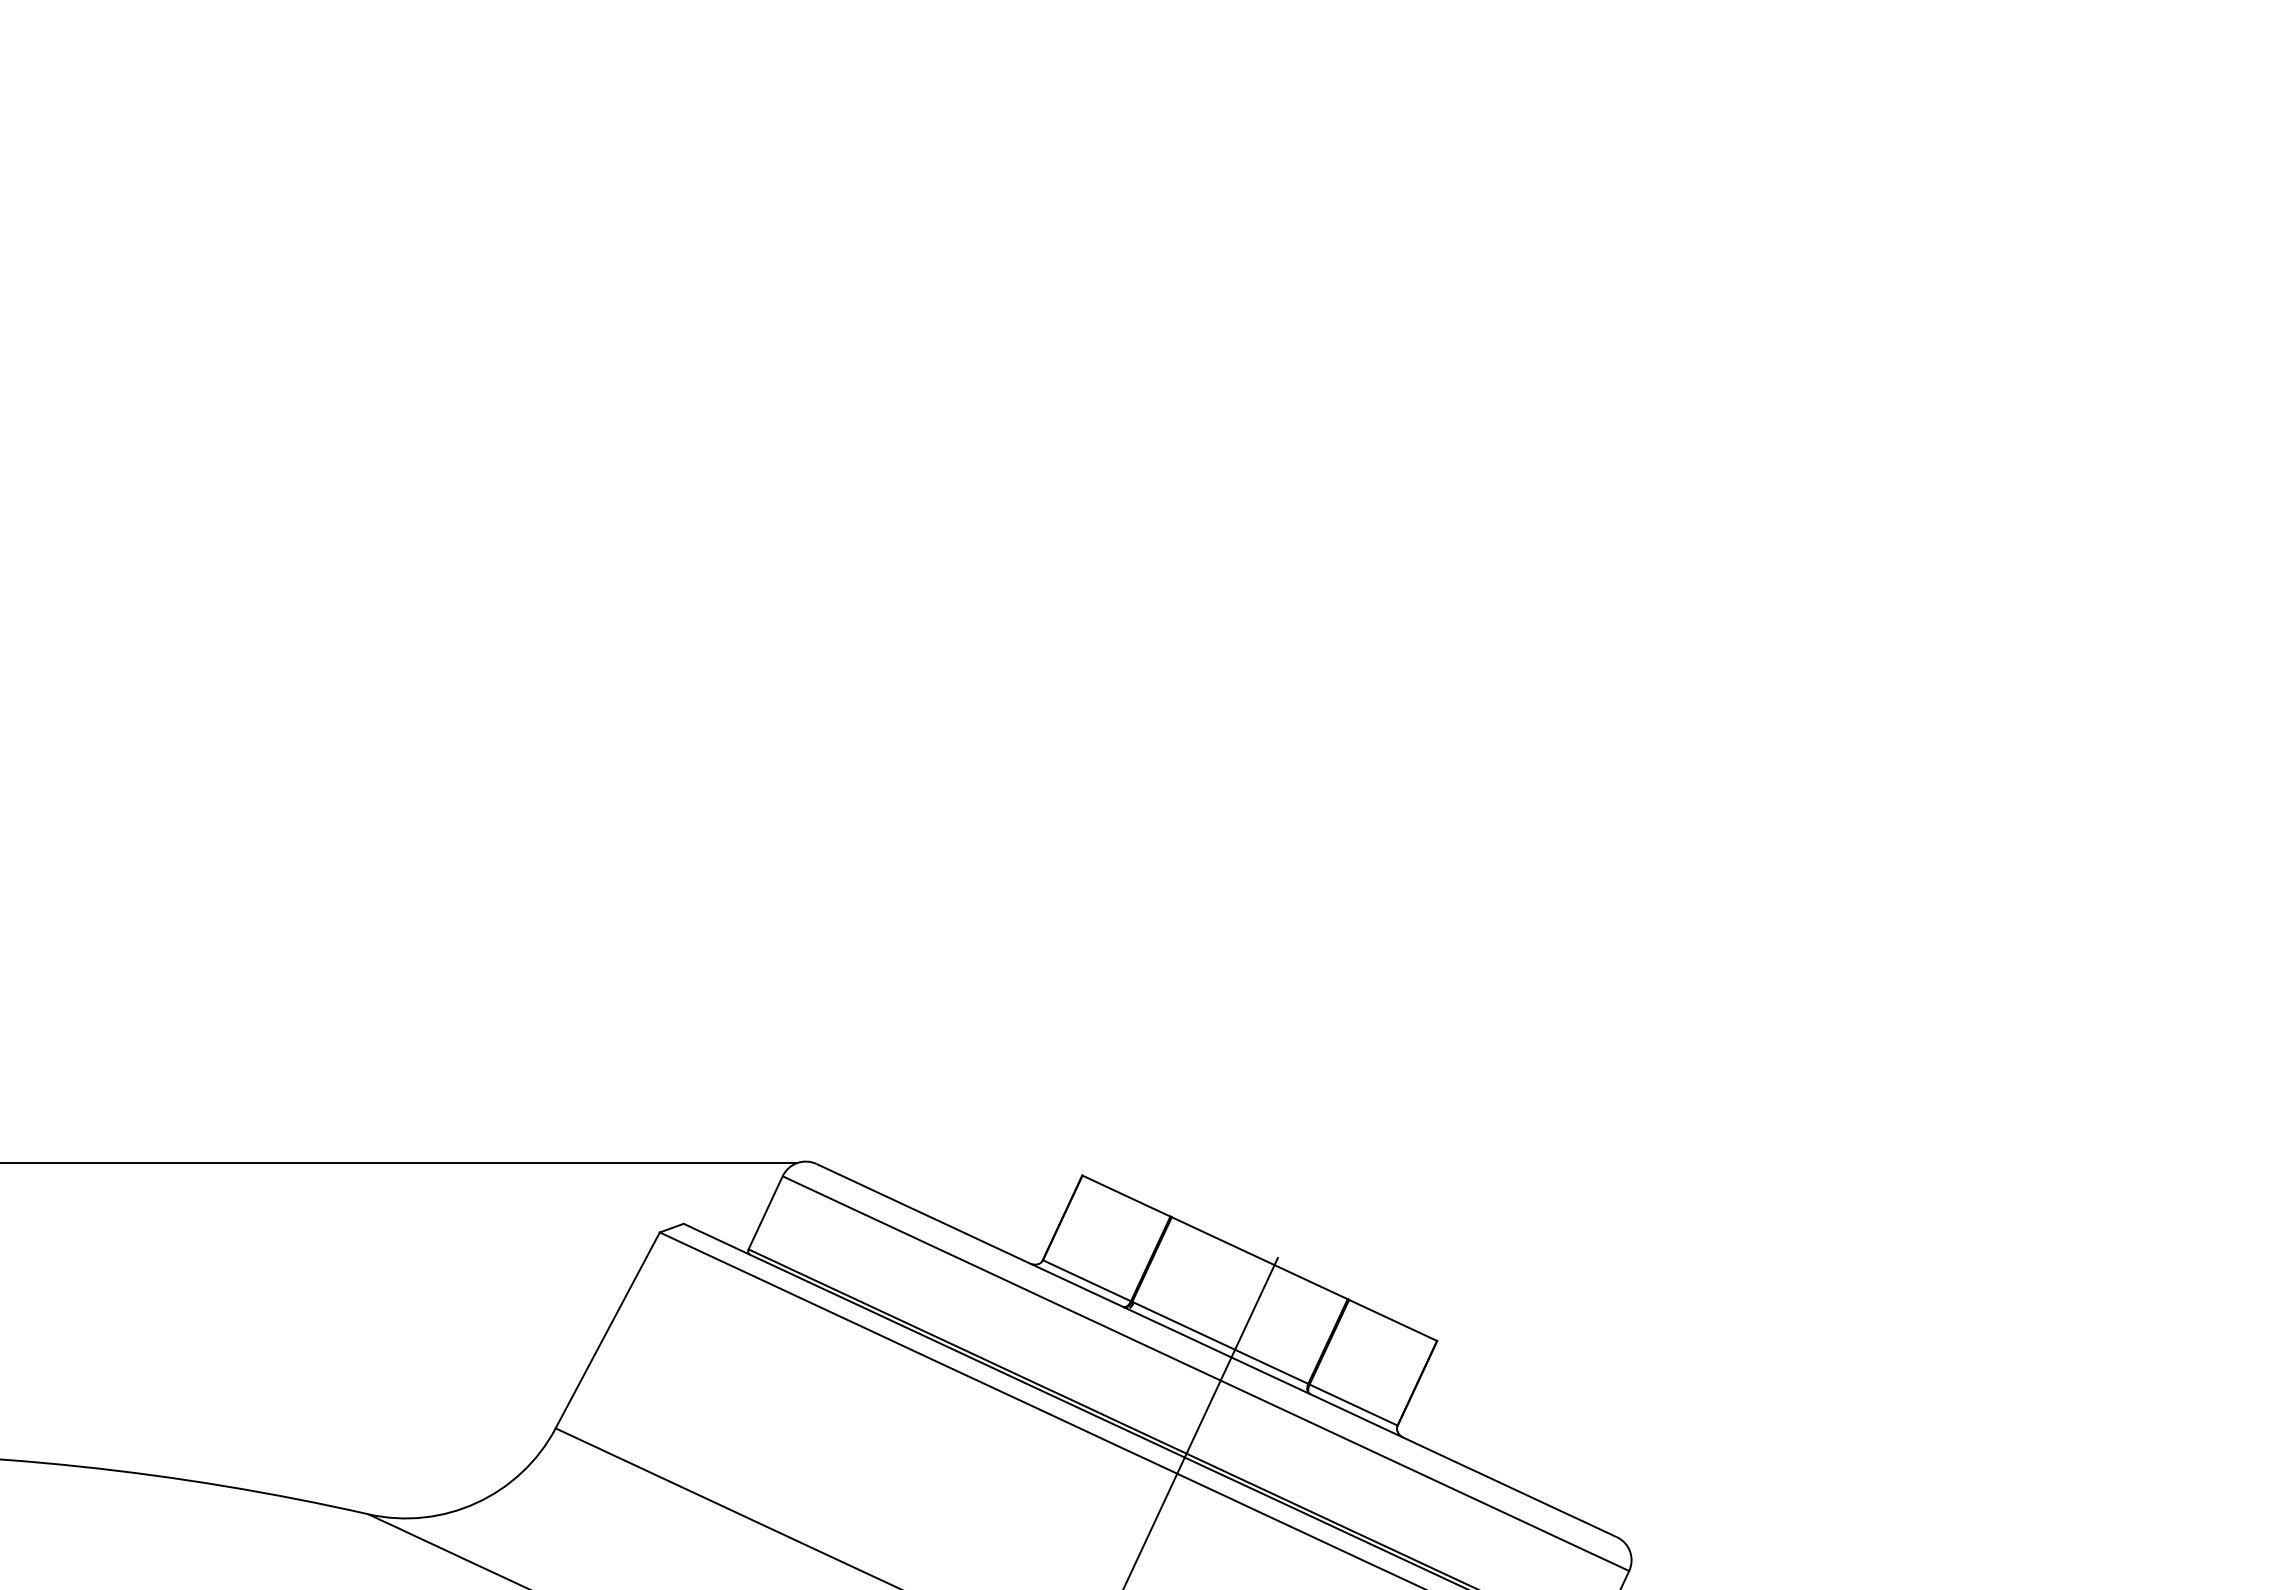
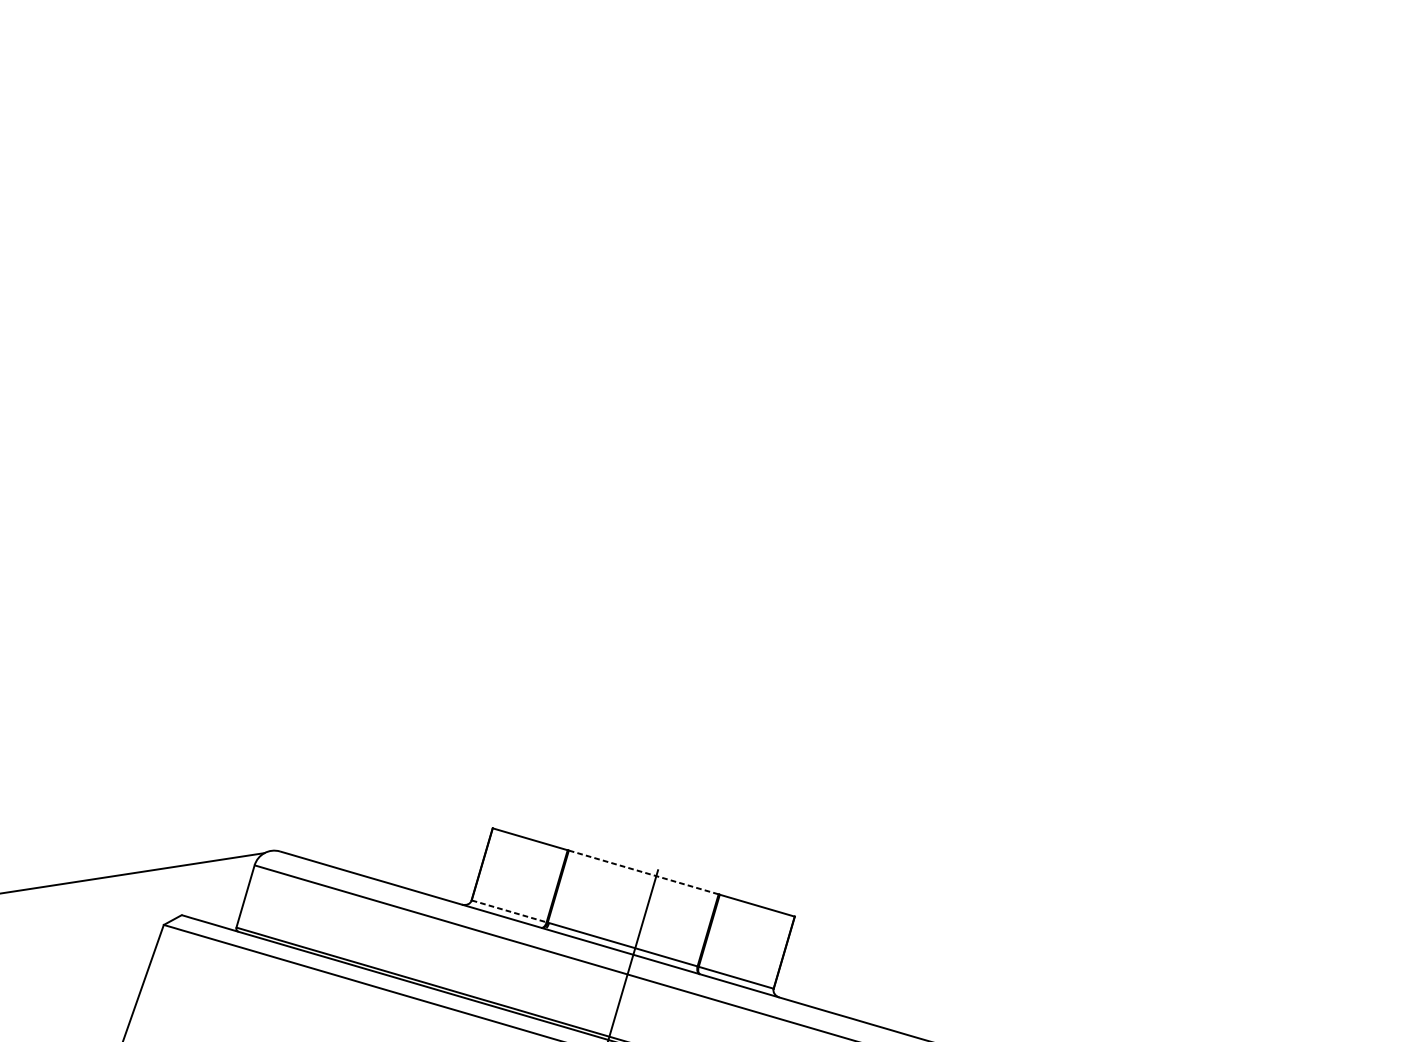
line: (1260, 1258) -> (644, 872), solid -> dashed
line: (1087, 1280) -> (509, 911), solid -> dashed

